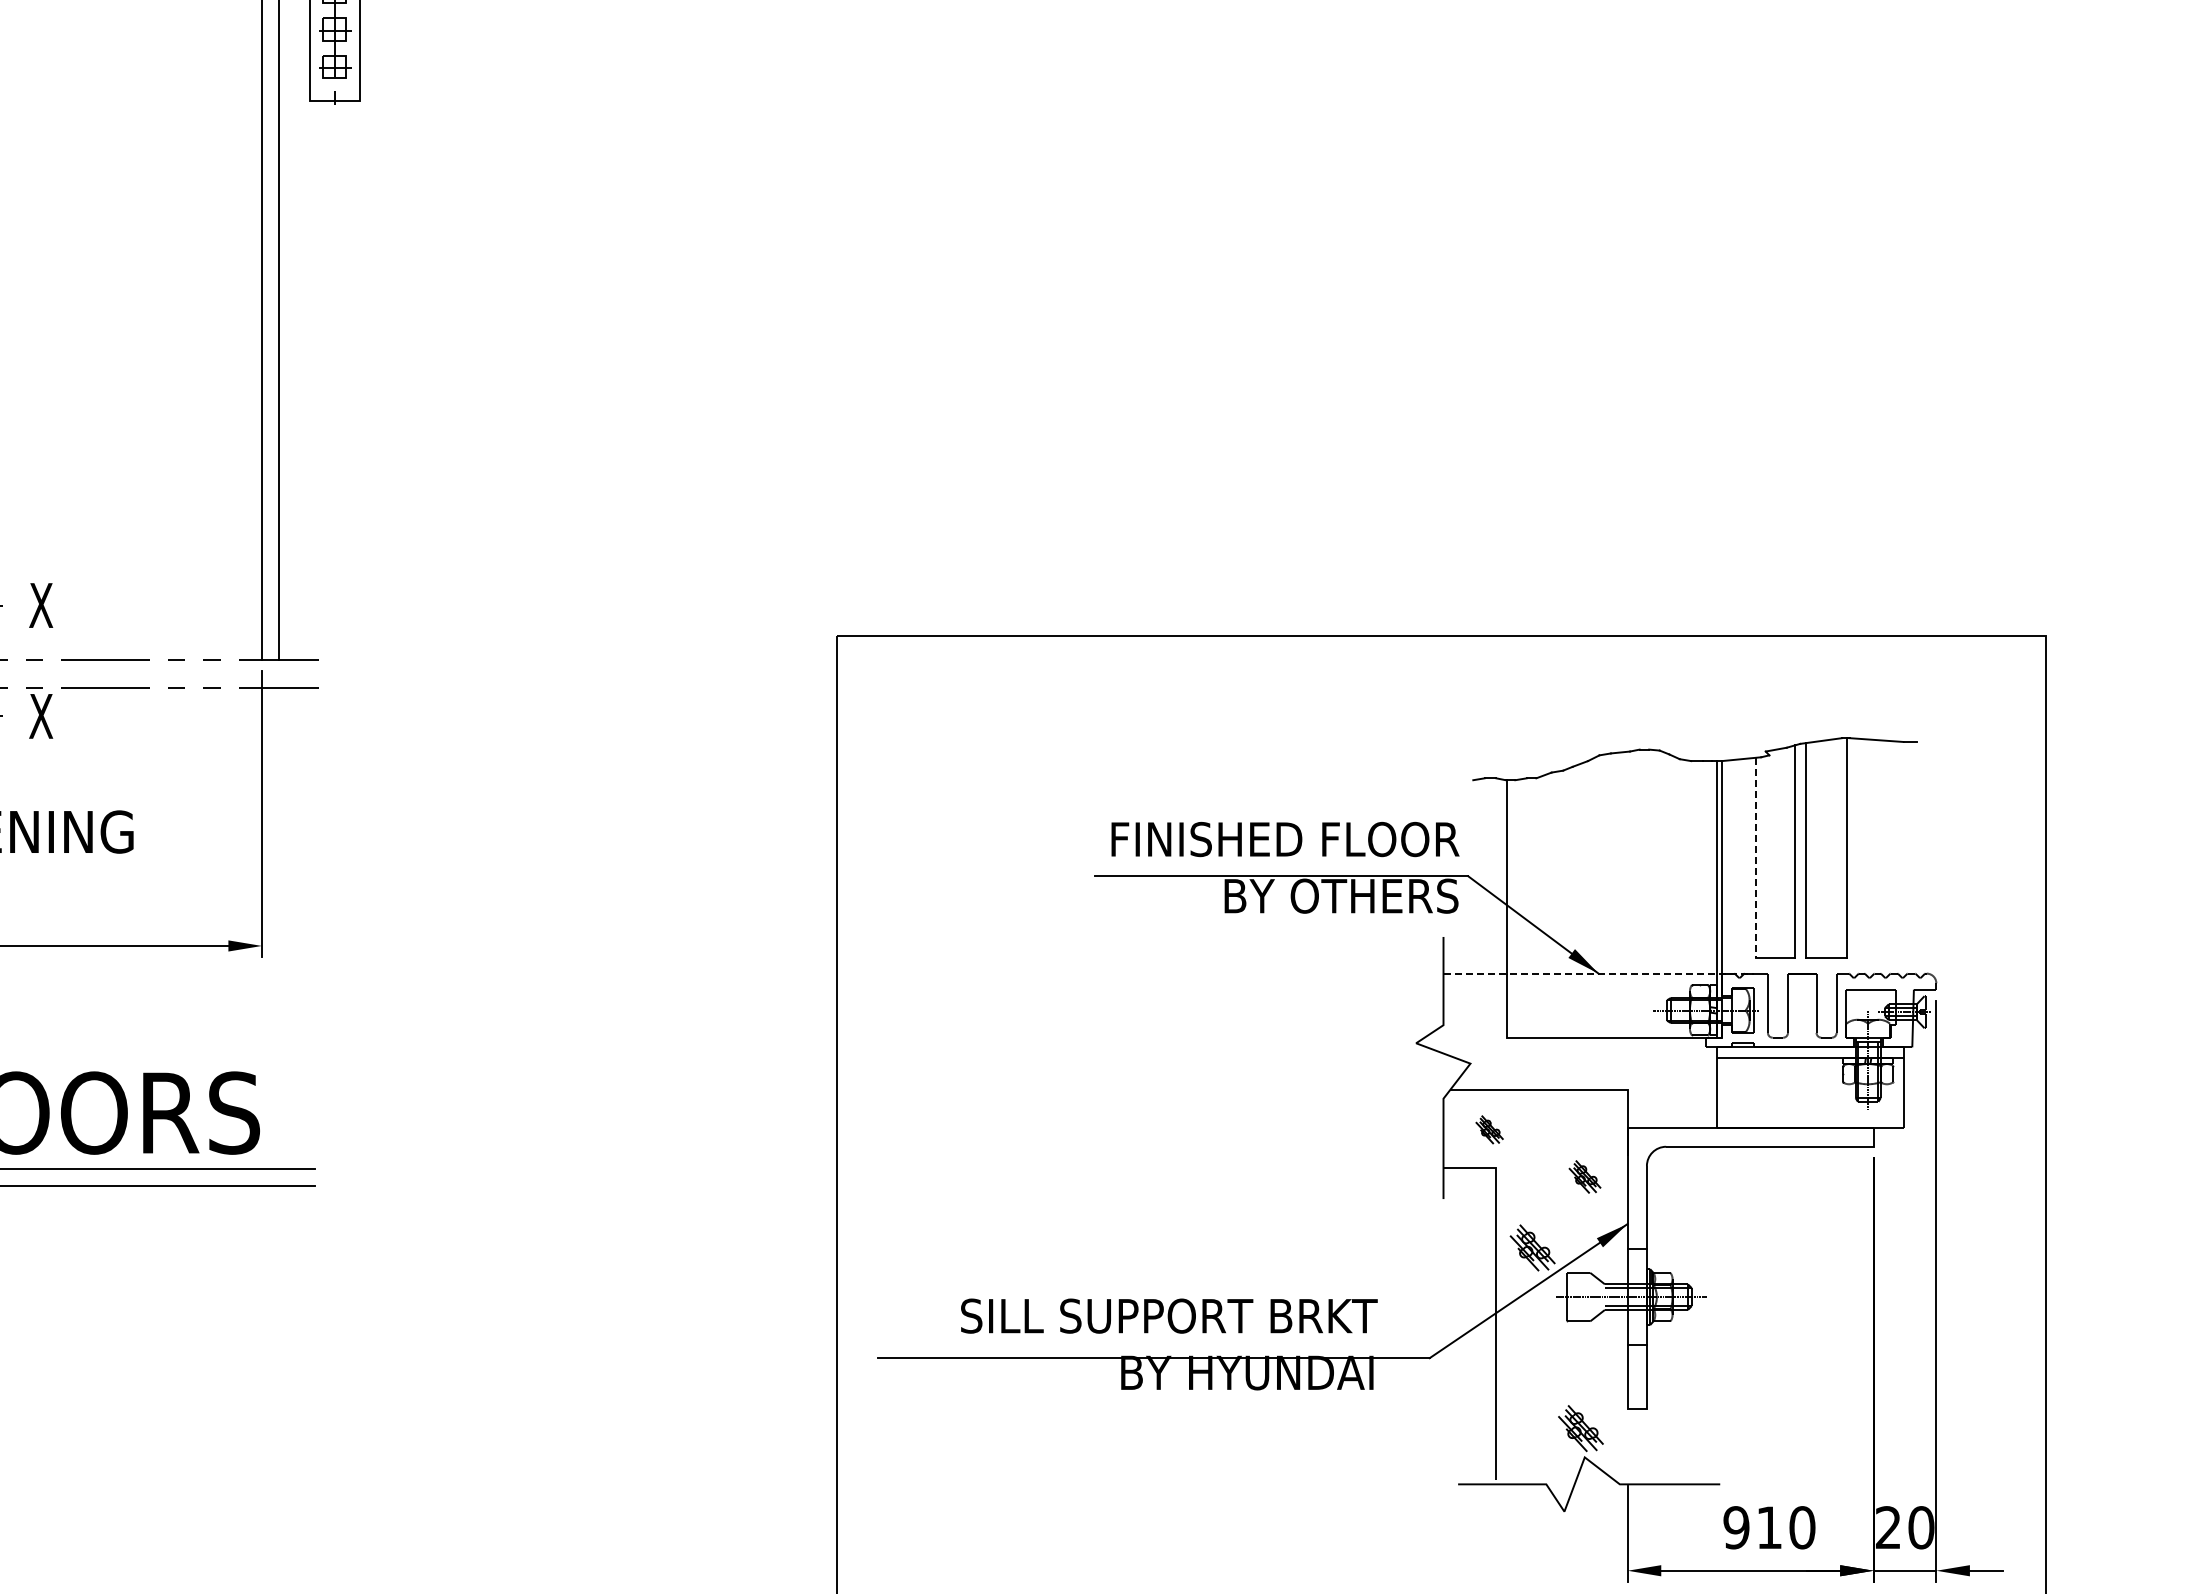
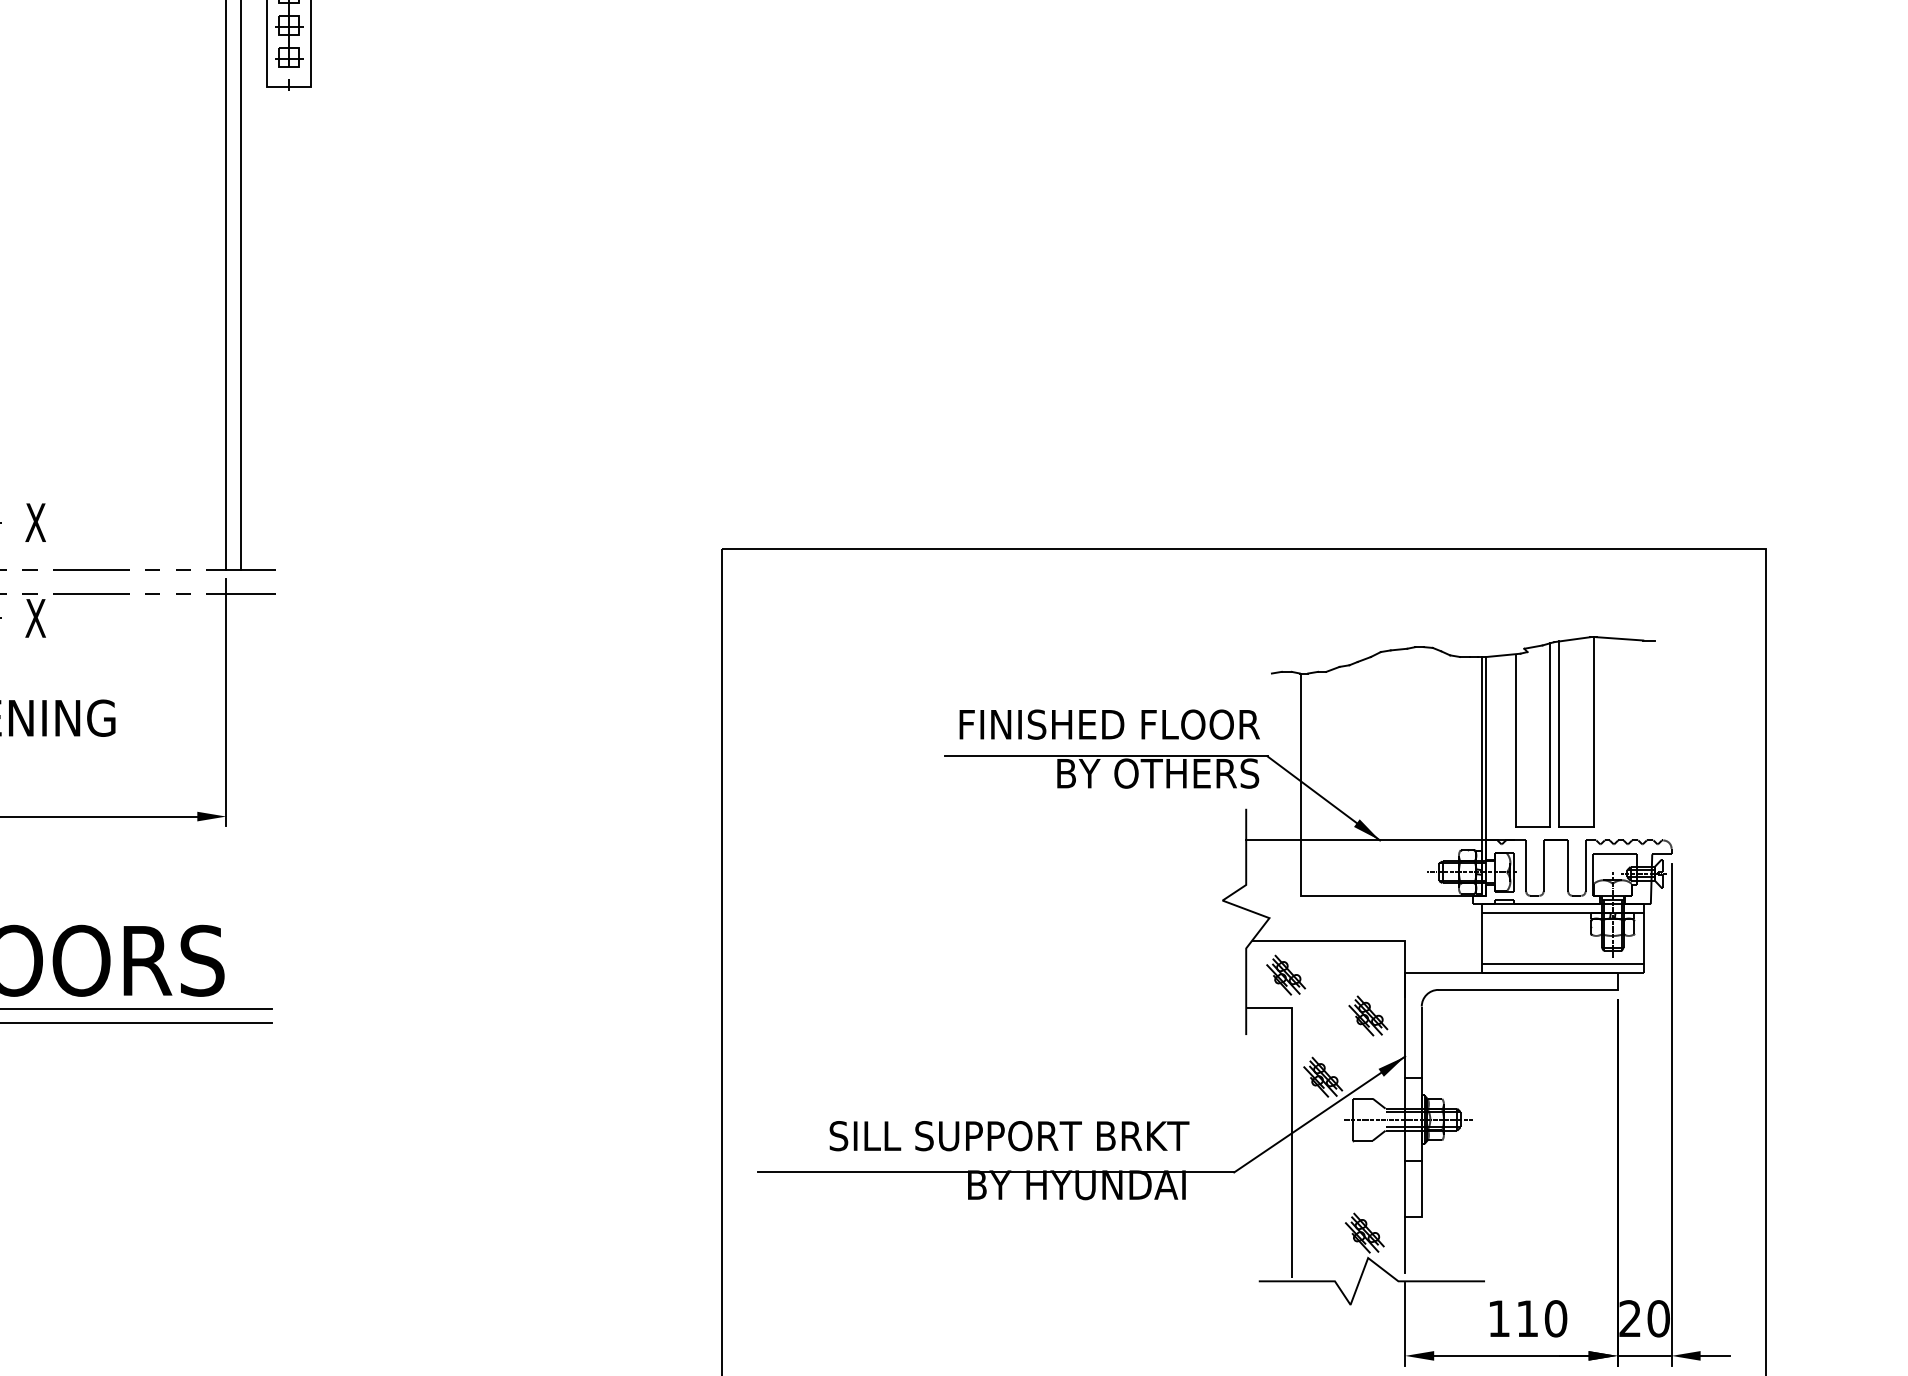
line: (1755, 858) -> (1515, 741), dashed -> solid
line: (1599, 973) -> (1380, 840), dashed -> solid
line: (1810, 1117) -> (1562, 964), added
part: (1489, 1129) -> (1285, 975), size x1.67
part: (1584, 1176) -> (1367, 1015), size x1.43
line: (1627, 1442) -> (1405, 1245), added
text: (1736, 1527) -> (1499, 1318), 910 -> 110

